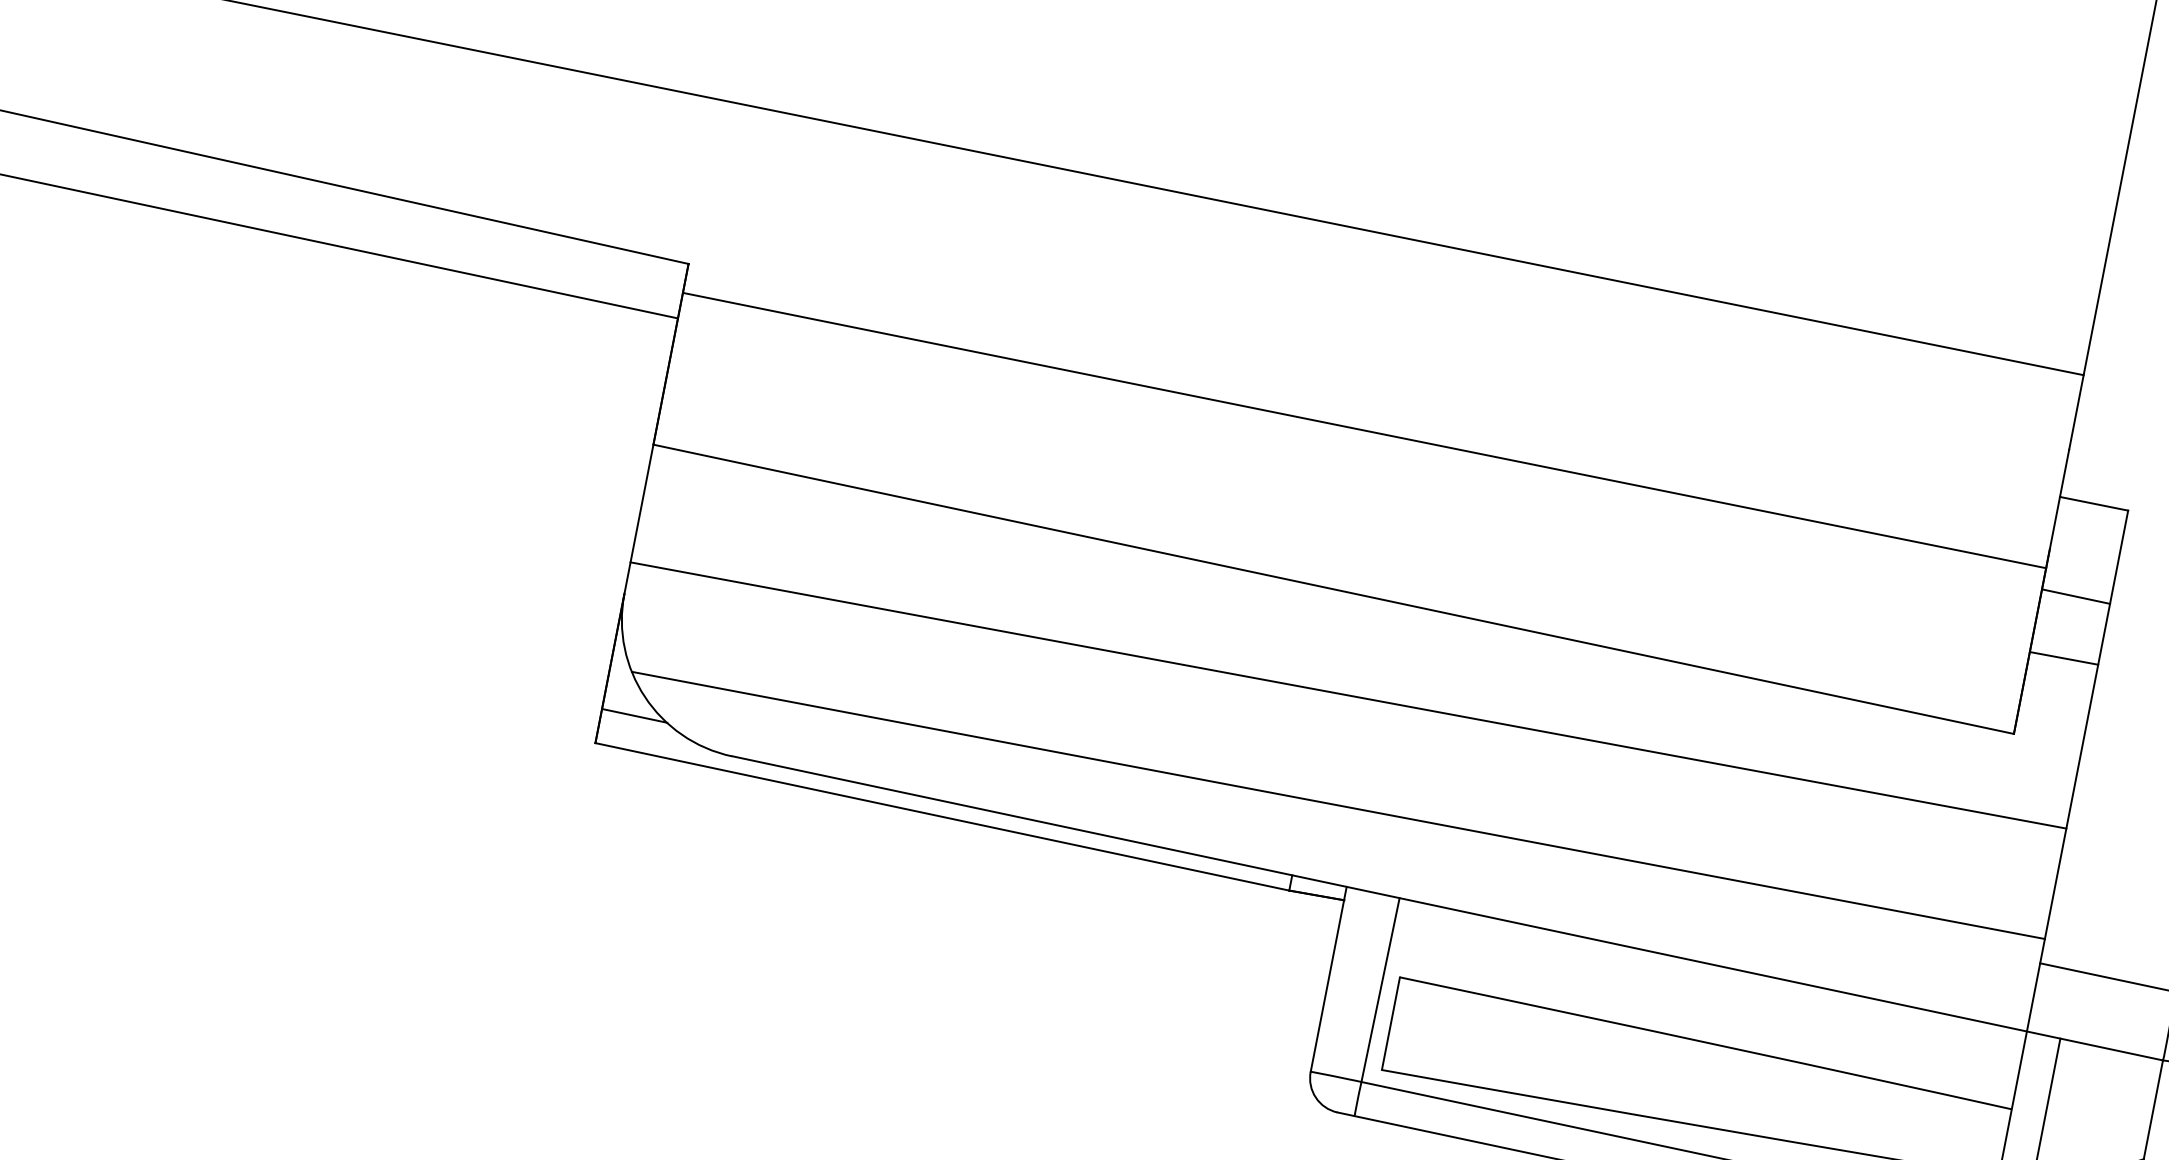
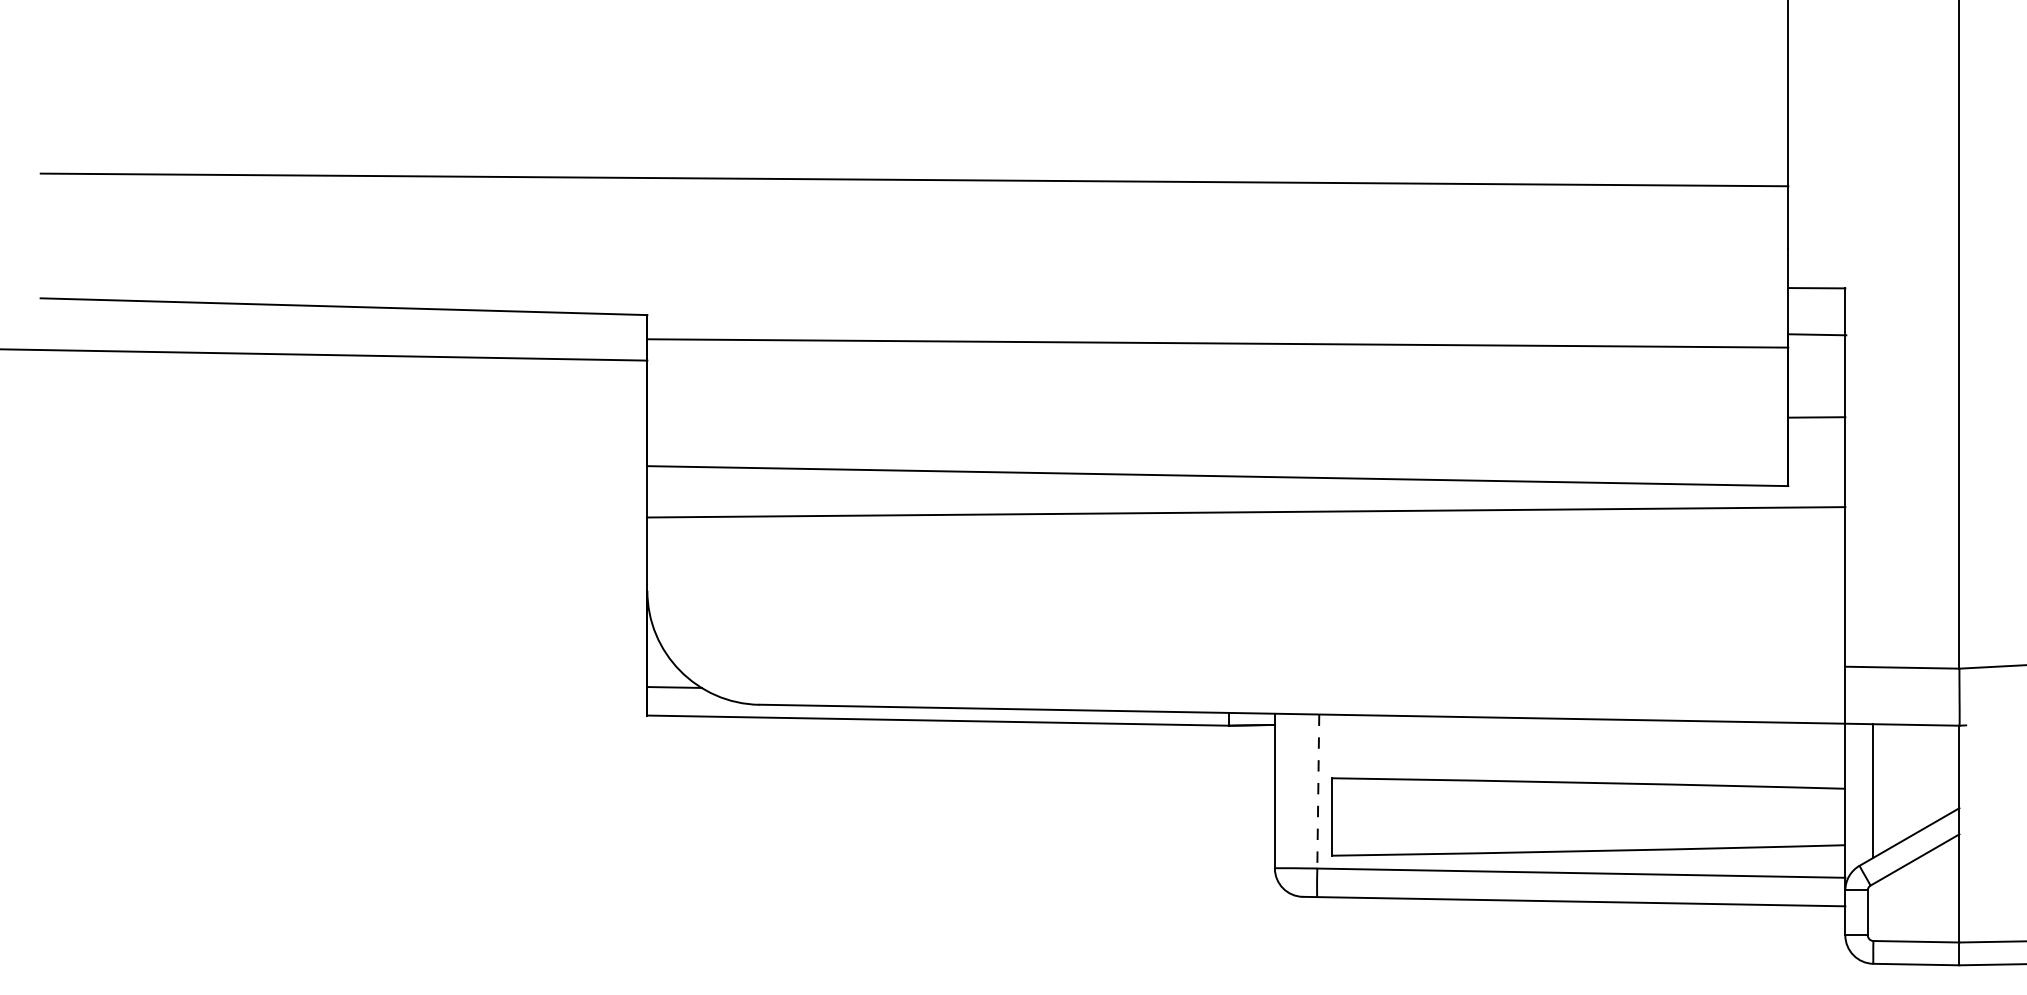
line: (2075, 596) -> (1817, 334), moved
line: (1348, 695) -> (1246, 512), moved
line: (1338, 805) -> (1255, 649), removed
line: (1380, 991) -> (1318, 792), solid -> dashed

